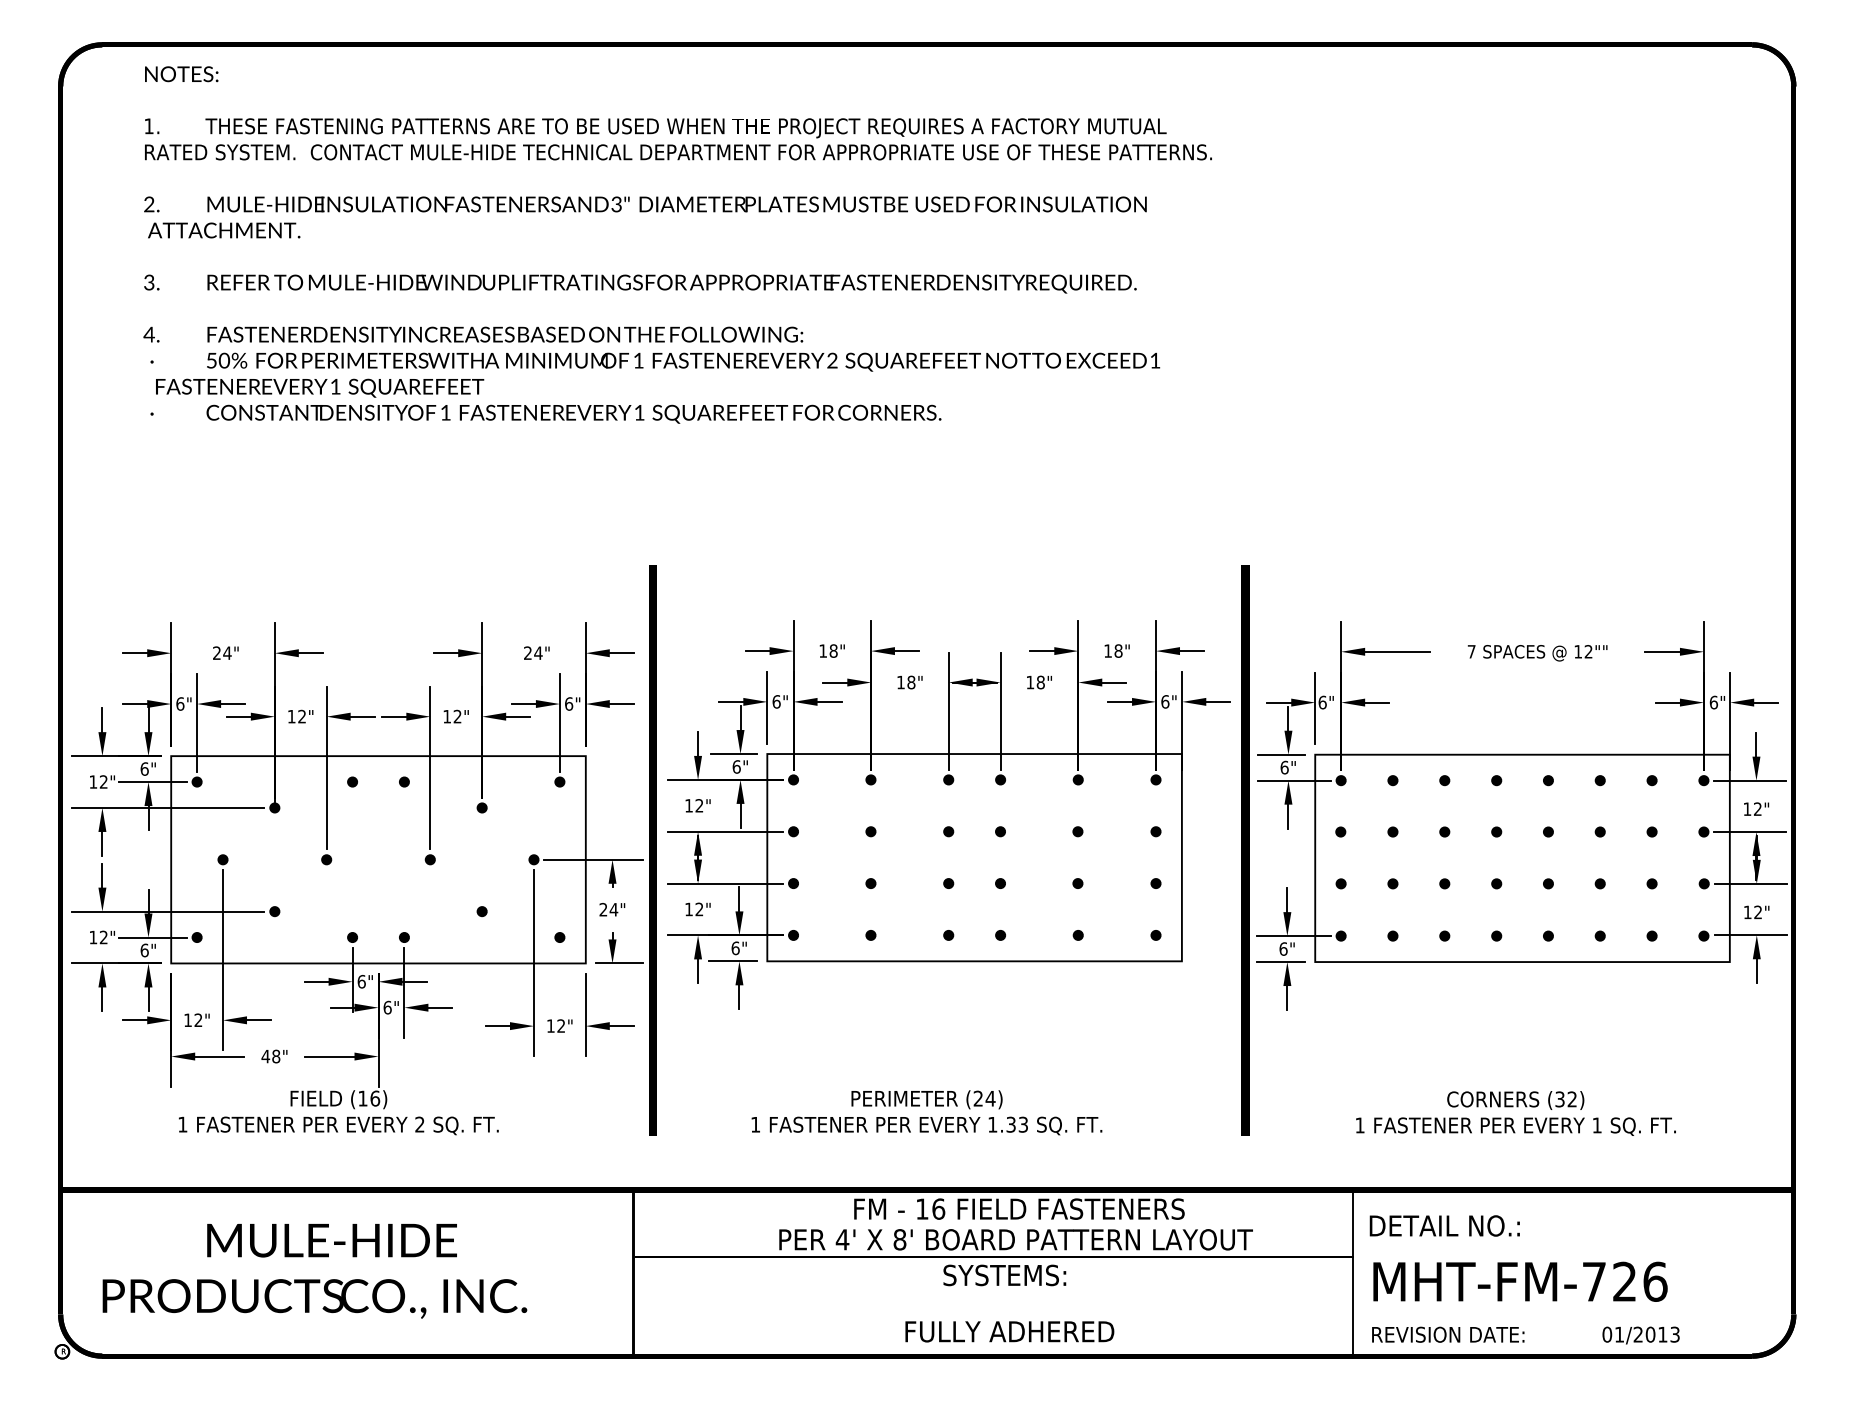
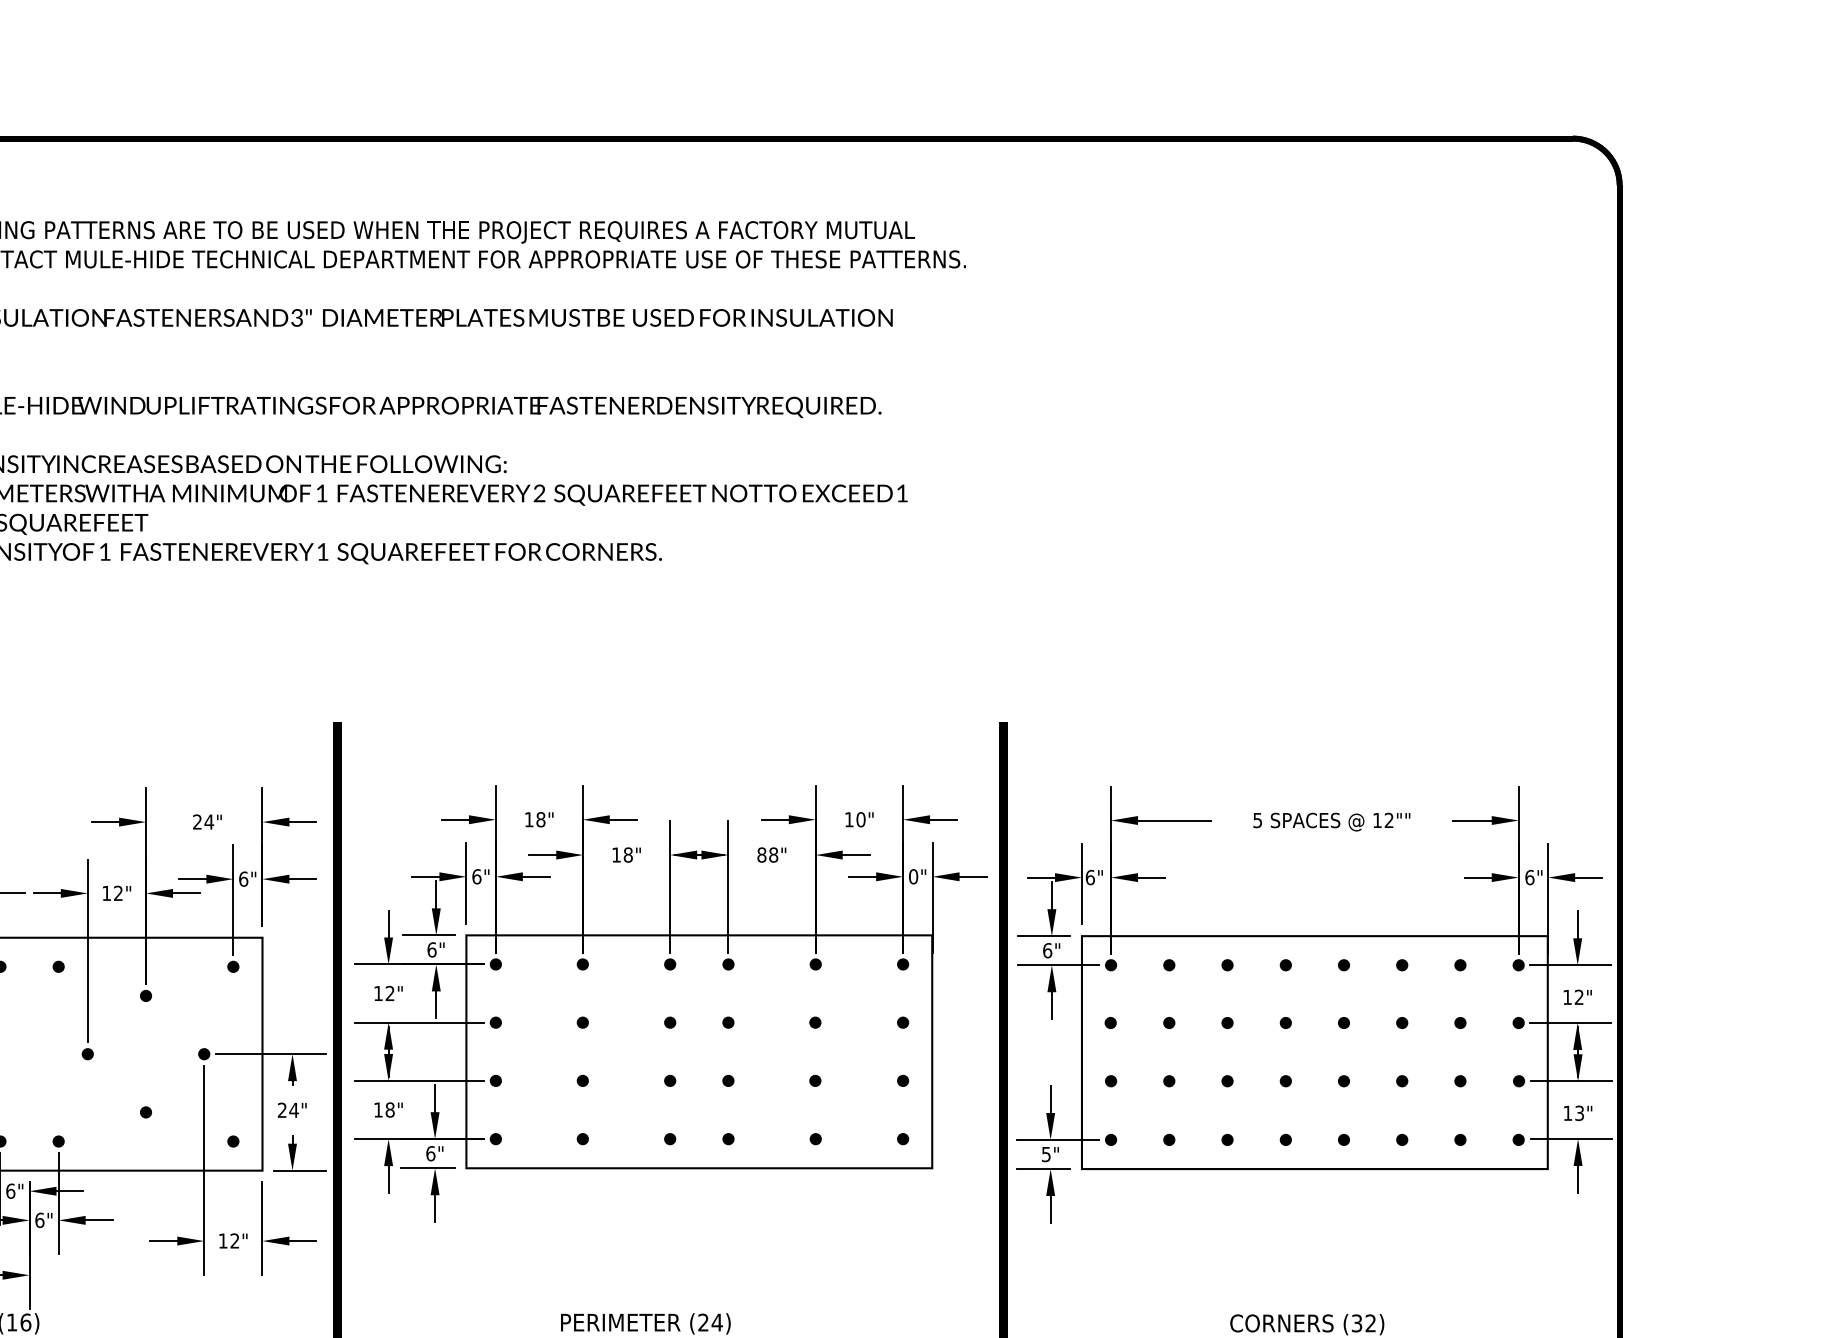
text: (1118, 650) -> (860, 819), 18" -> 10"
text: (1471, 651) -> (1257, 820), 7 -> 5
text: (1030, 682) -> (762, 855), 18" -> 88"
text: (1165, 701) -> (913, 876), 6" -> 0"
text: (699, 909) -> (390, 1110), 12" -> 18"
text: (1758, 912) -> (1579, 1113), 12" -> 13"
text: (1283, 948) -> (1046, 1153), 6" -> 5"

